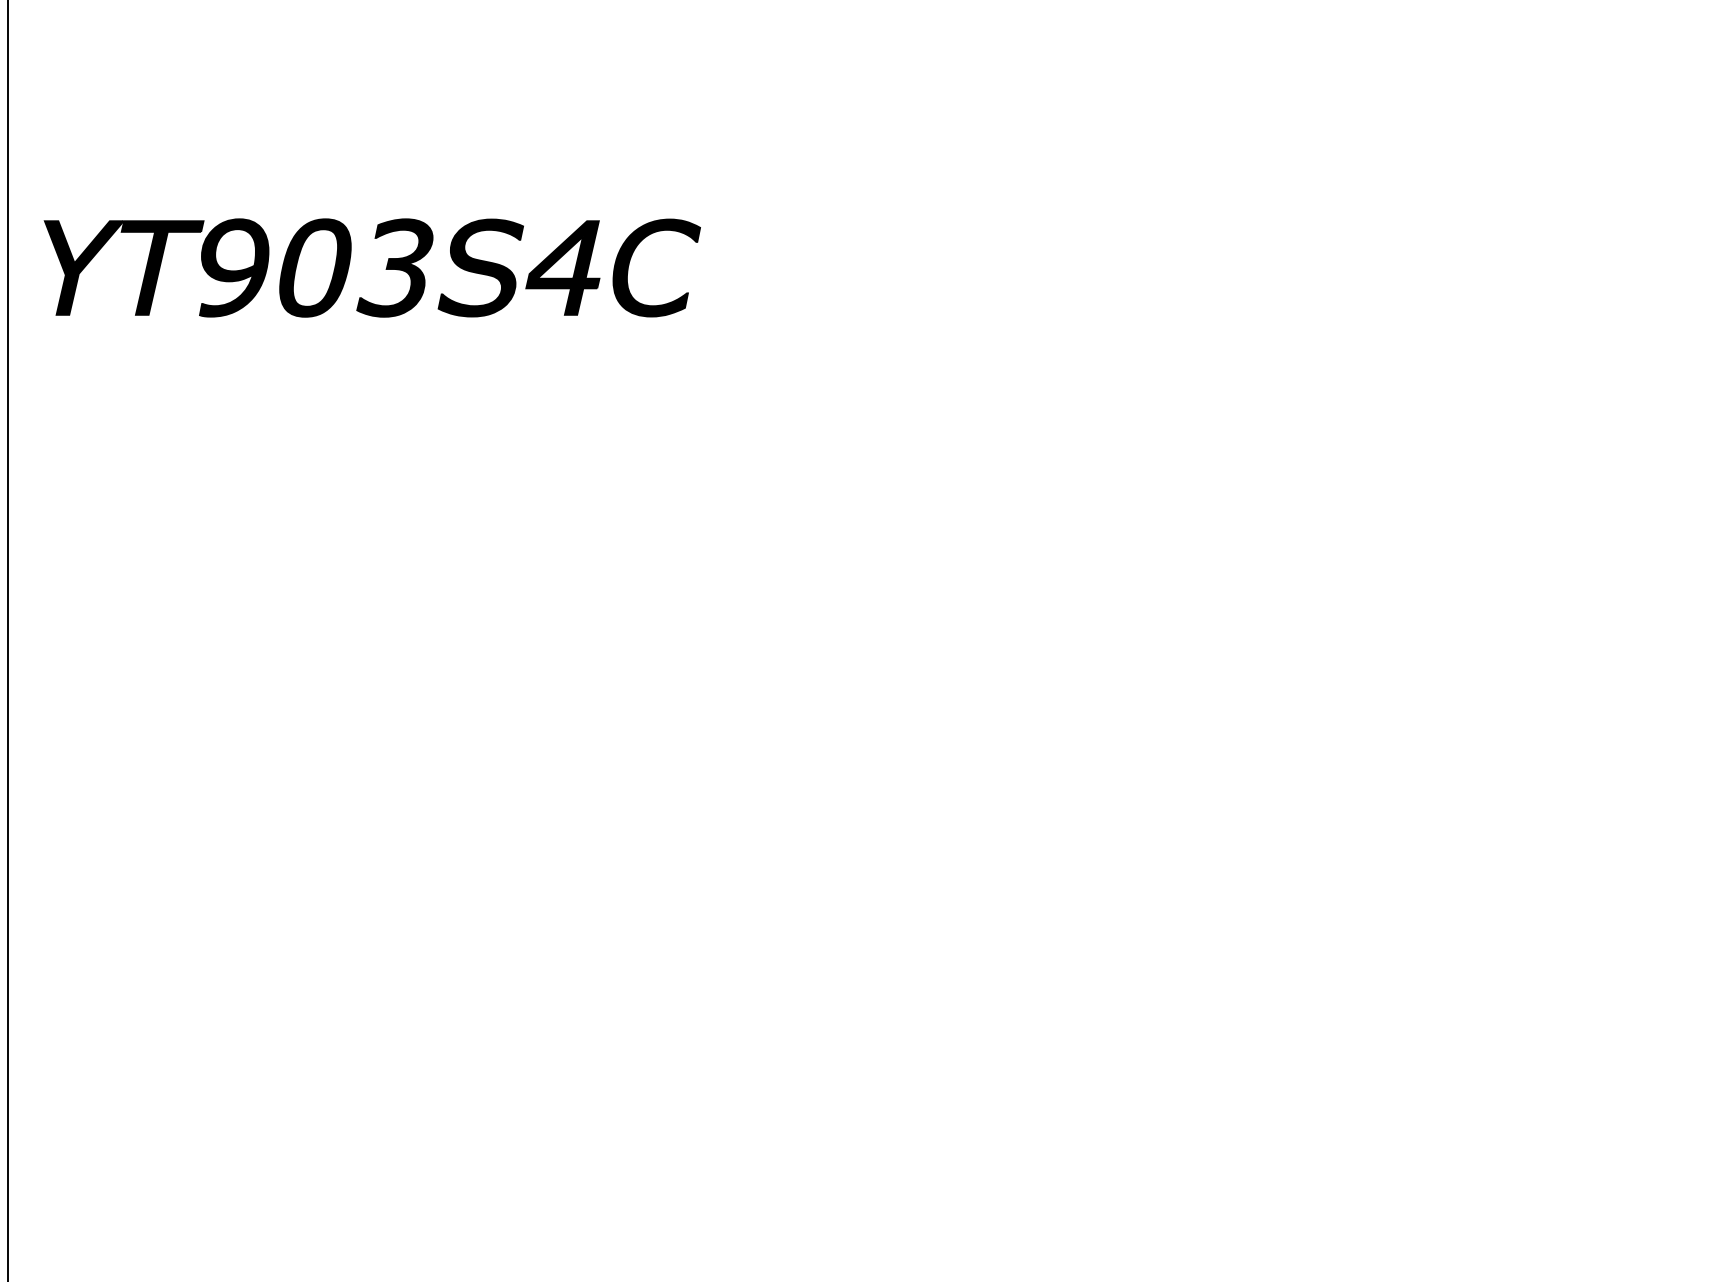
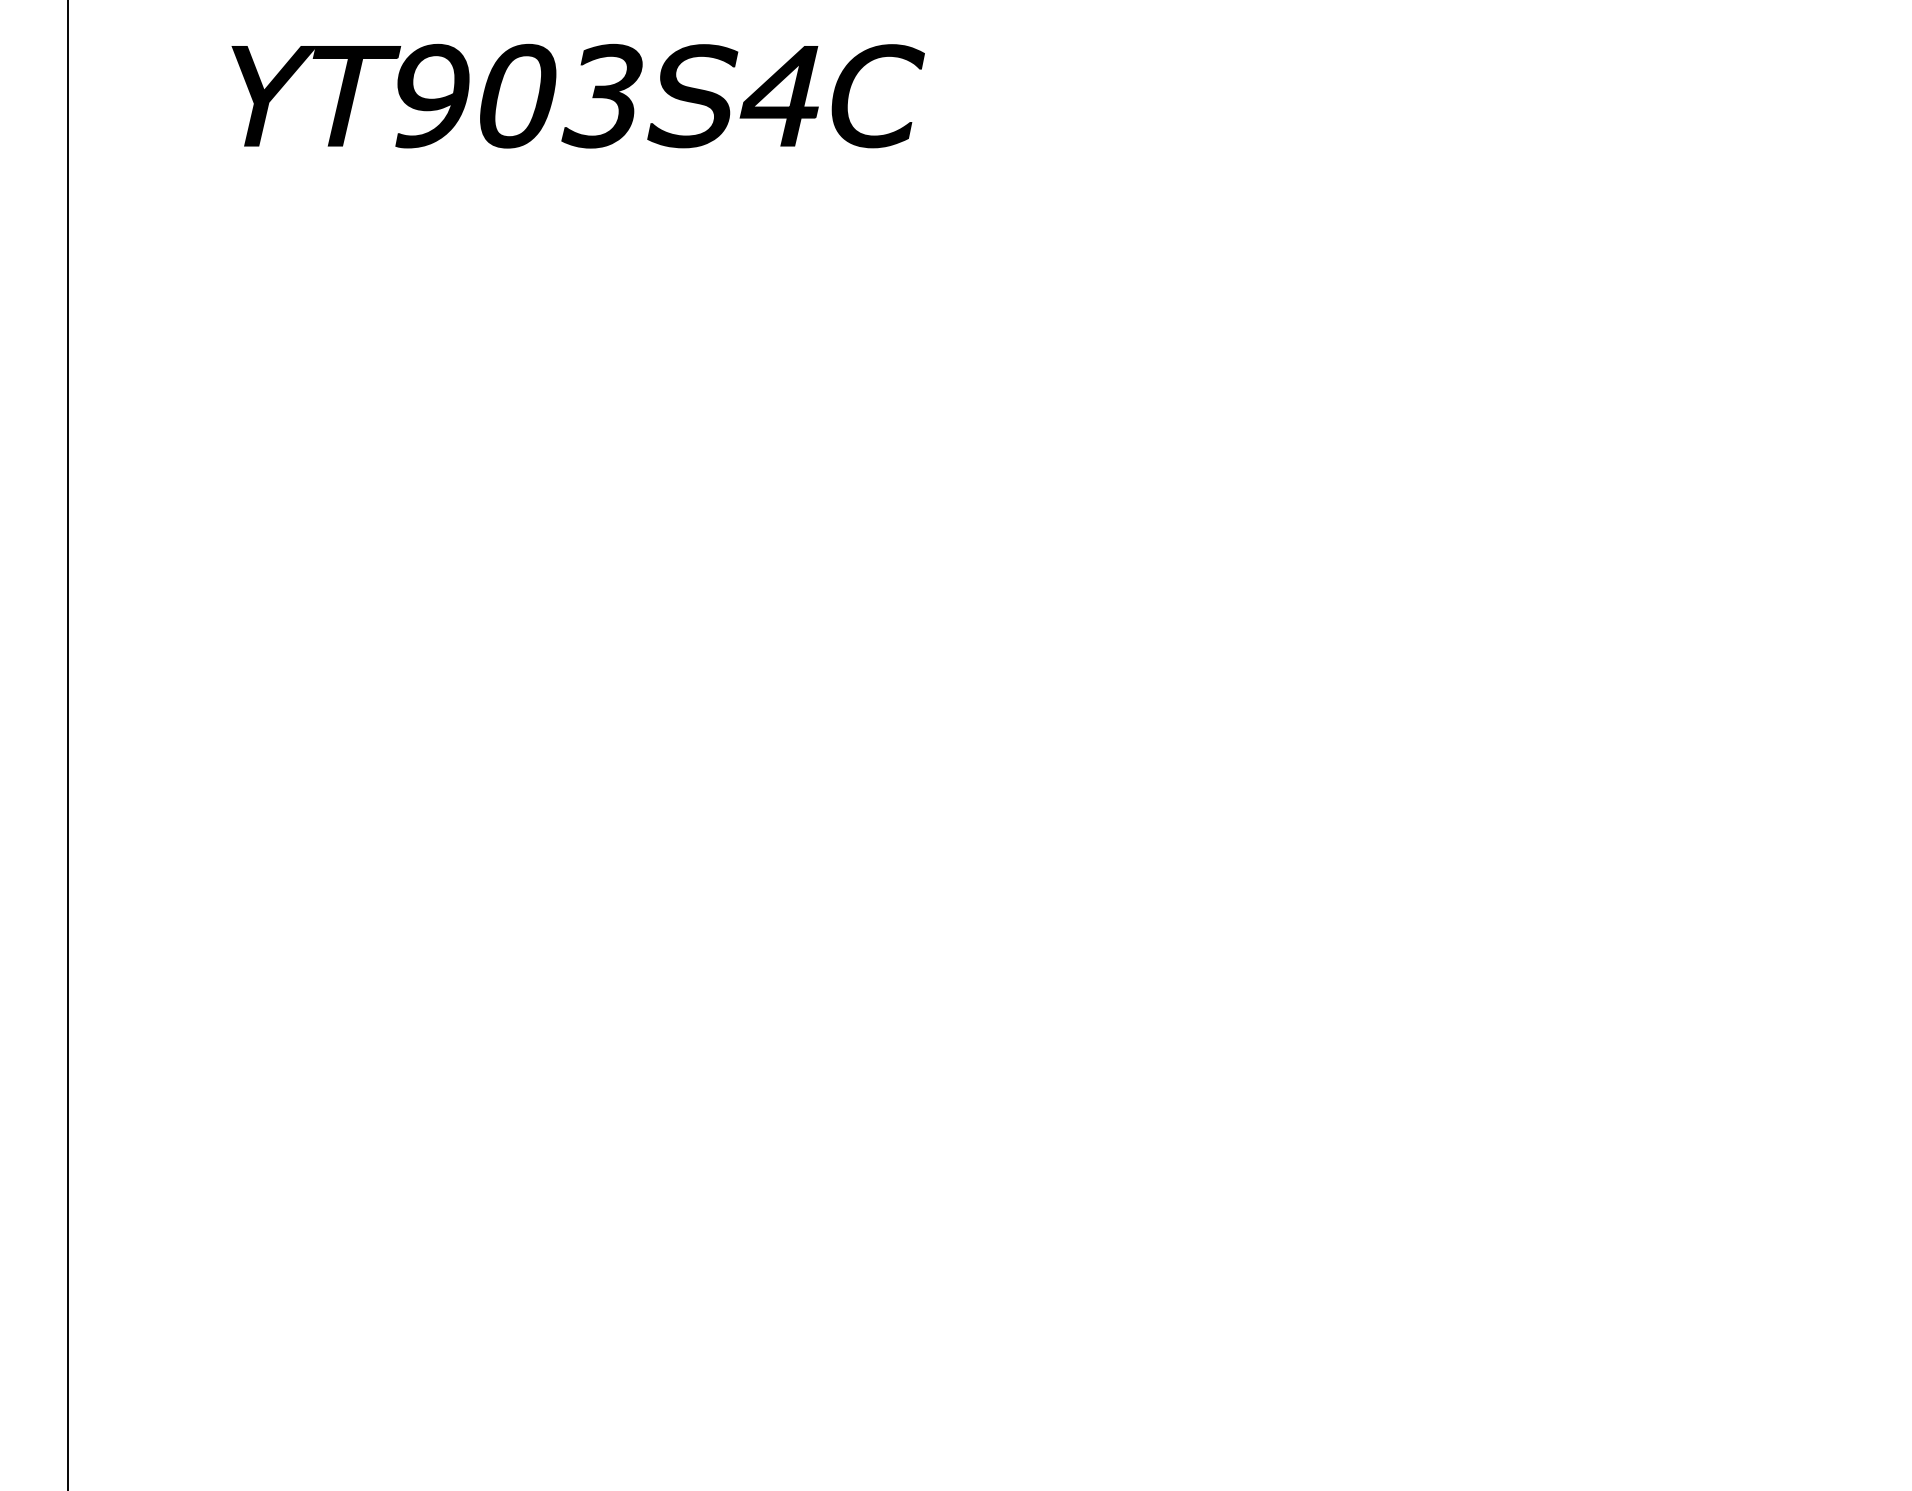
part: (385, 268) -> (592, 96), moved

